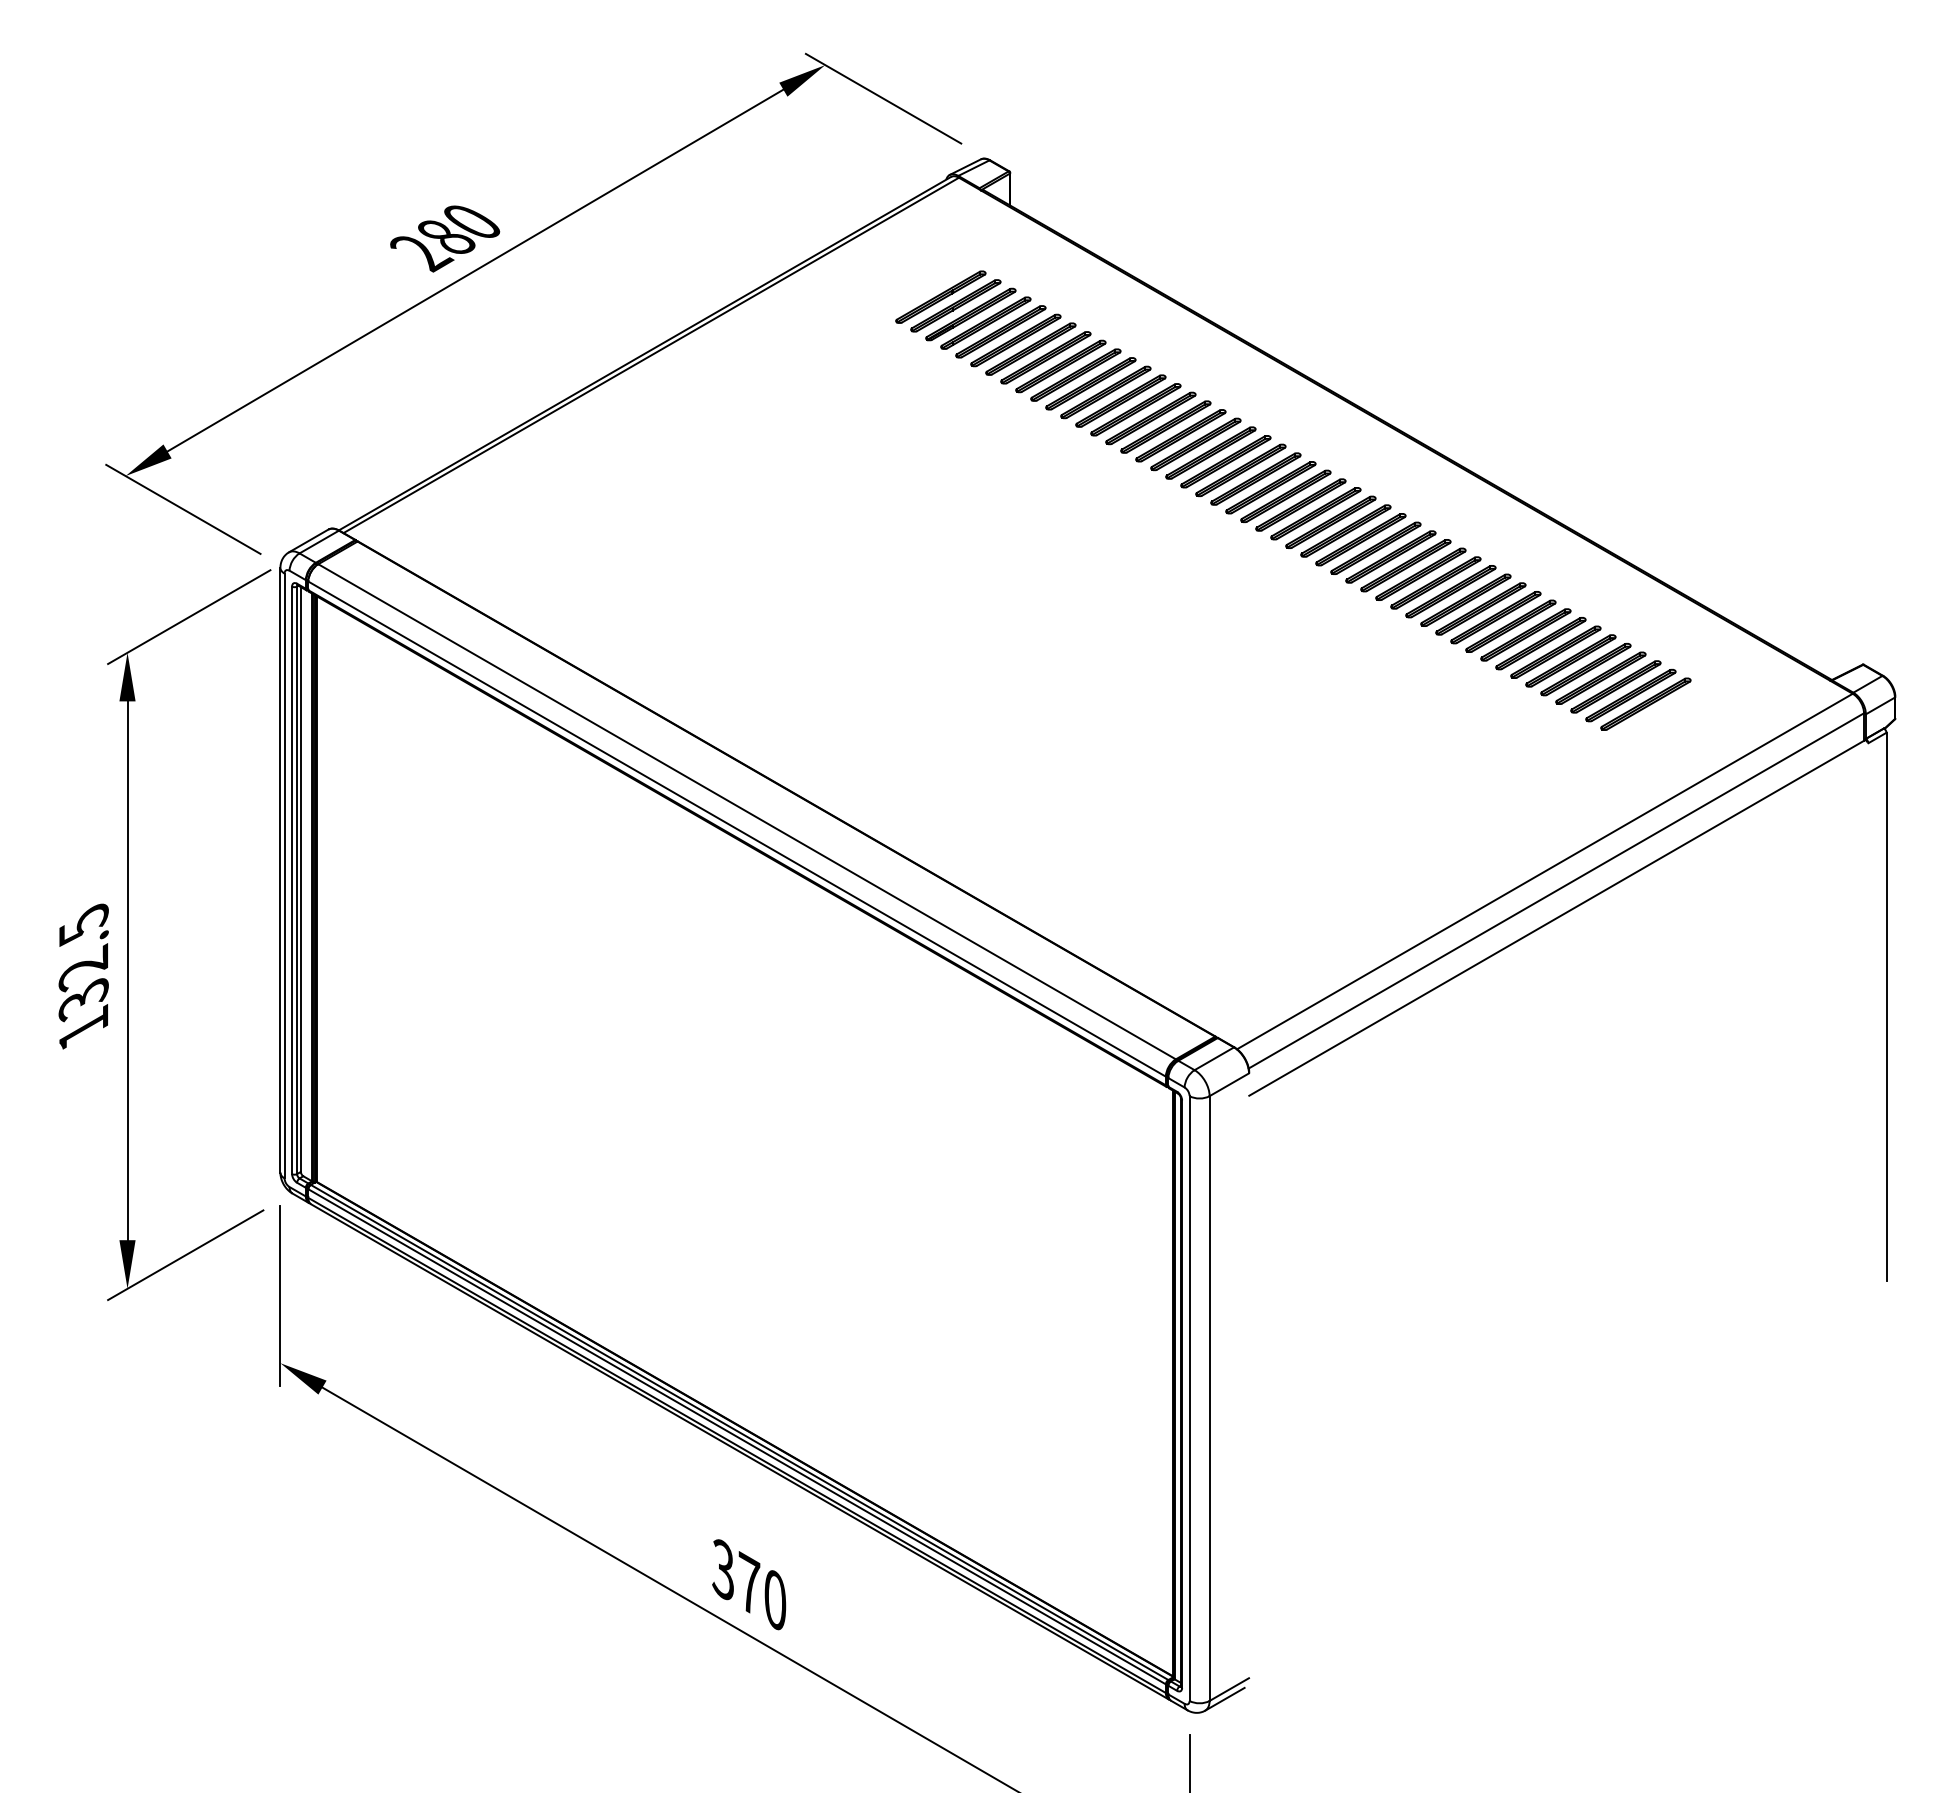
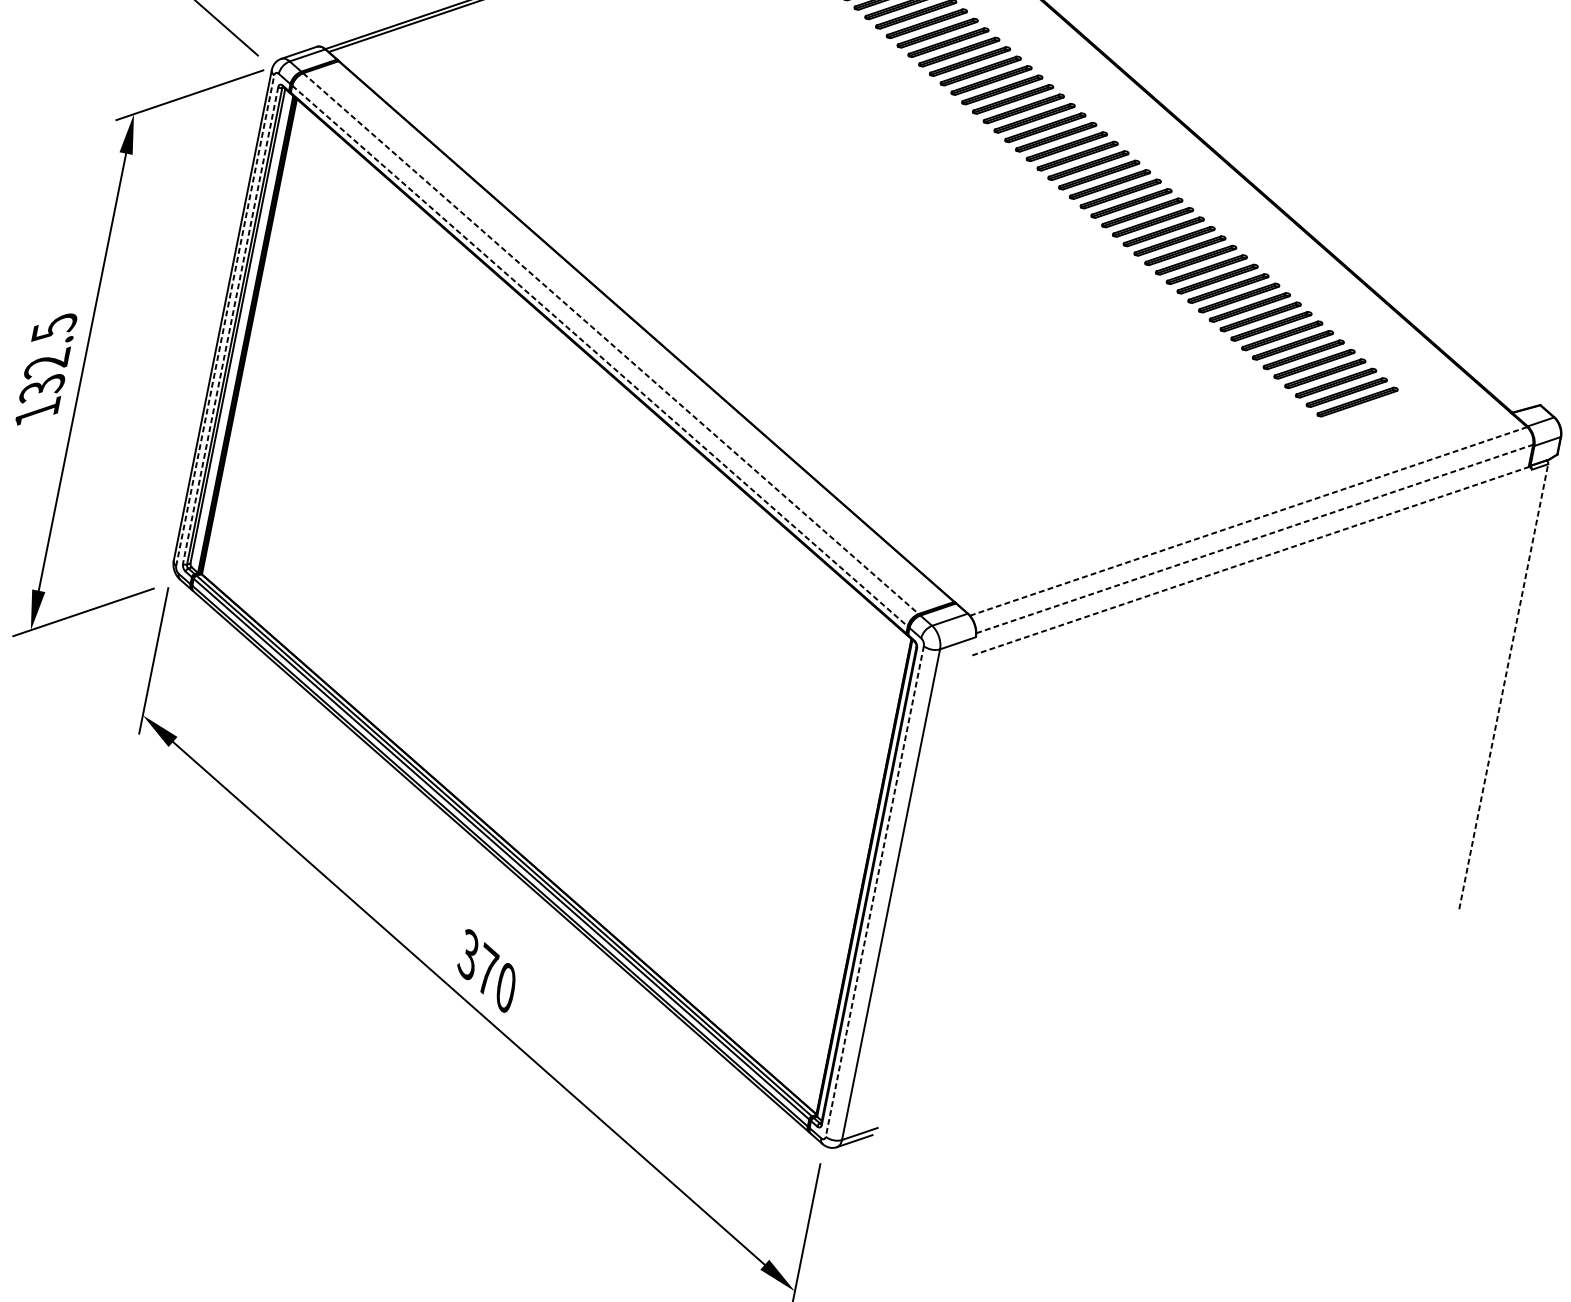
line: (747, 812) -> (611, 344), solid -> dashed
line: (737, 829) -> (600, 356), solid -> dashed
line: (1545, 871) -> (1249, 521), solid -> dashed
line: (284, 875) -> (225, 320), solid -> dashed
line: (292, 880) -> (230, 325), solid -> dashed
line: (1556, 890) -> (1254, 538), solid -> dashed
line: (1557, 918) -> (1251, 561), solid -> dashed
line: (1886, 1006) -> (1503, 686), solid -> dashed
line: (1189, 1399) -> (874, 892), solid -> dashed

